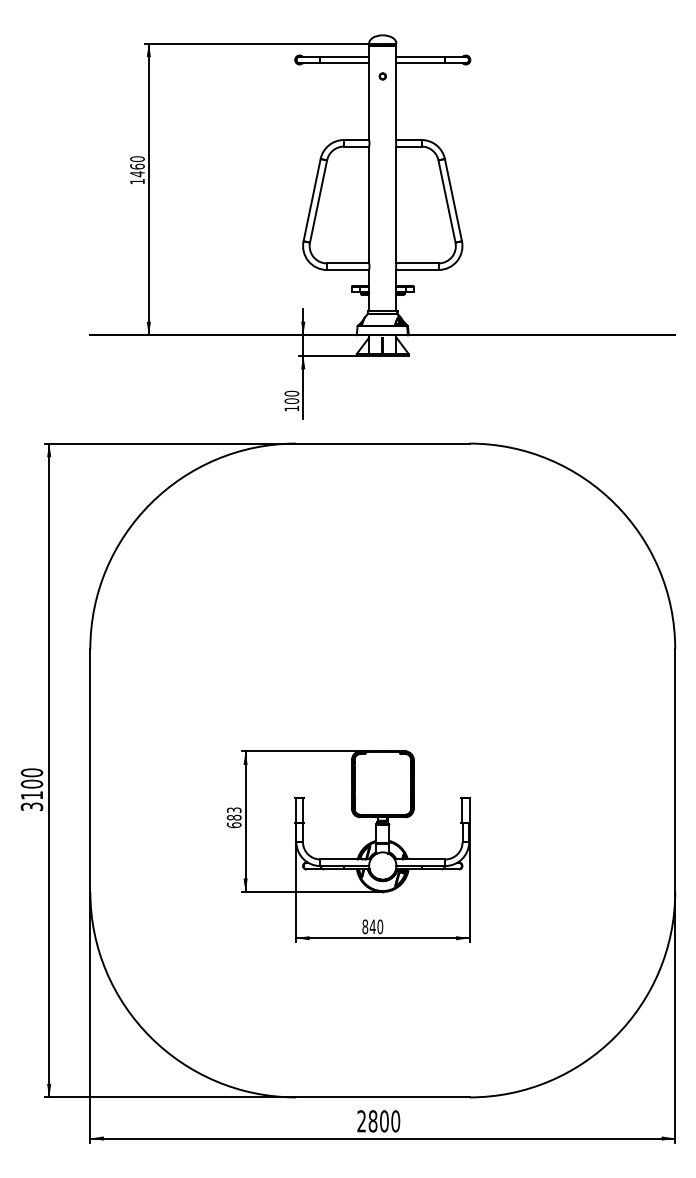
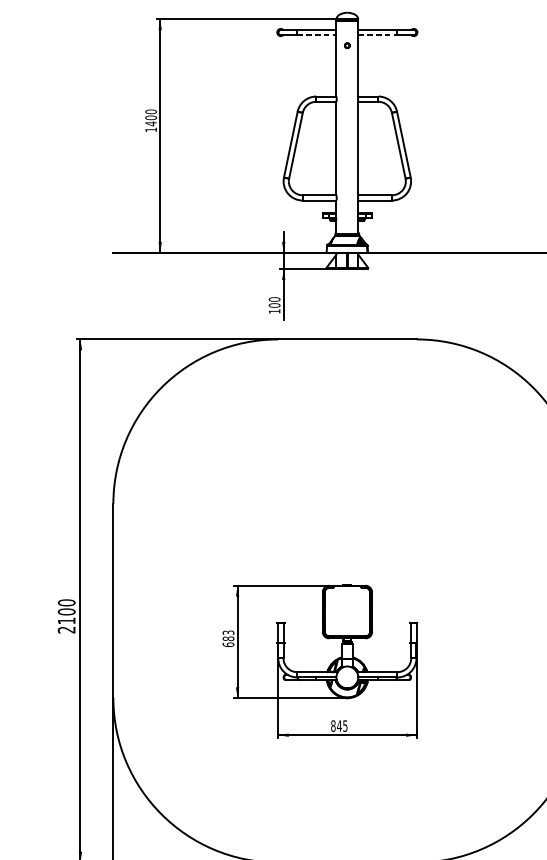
line: (345, 63) -> (317, 35), solid -> dashed
line: (421, 63) -> (378, 35), solid -> dashed
text: (137, 166) -> (151, 117), 1460 -> 1400
text: (32, 806) -> (67, 629), 3100 -> 2100
text: (380, 926) -> (345, 725), 840 -> 845

